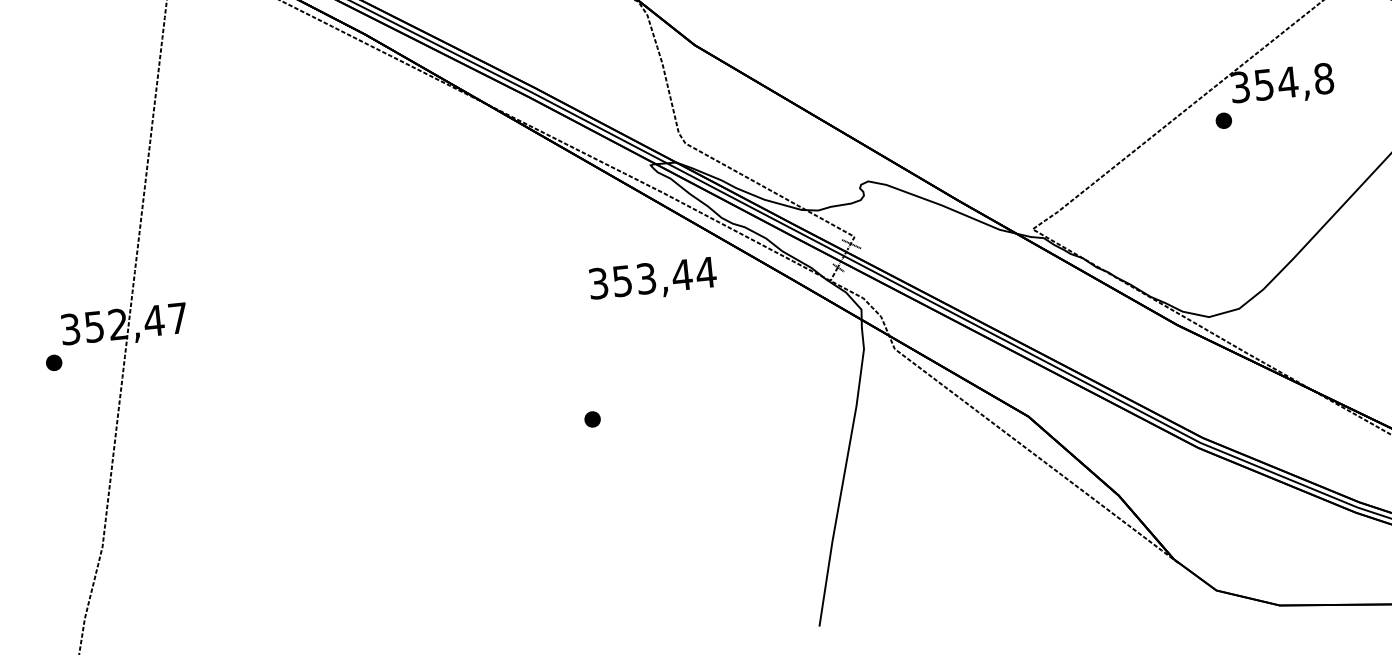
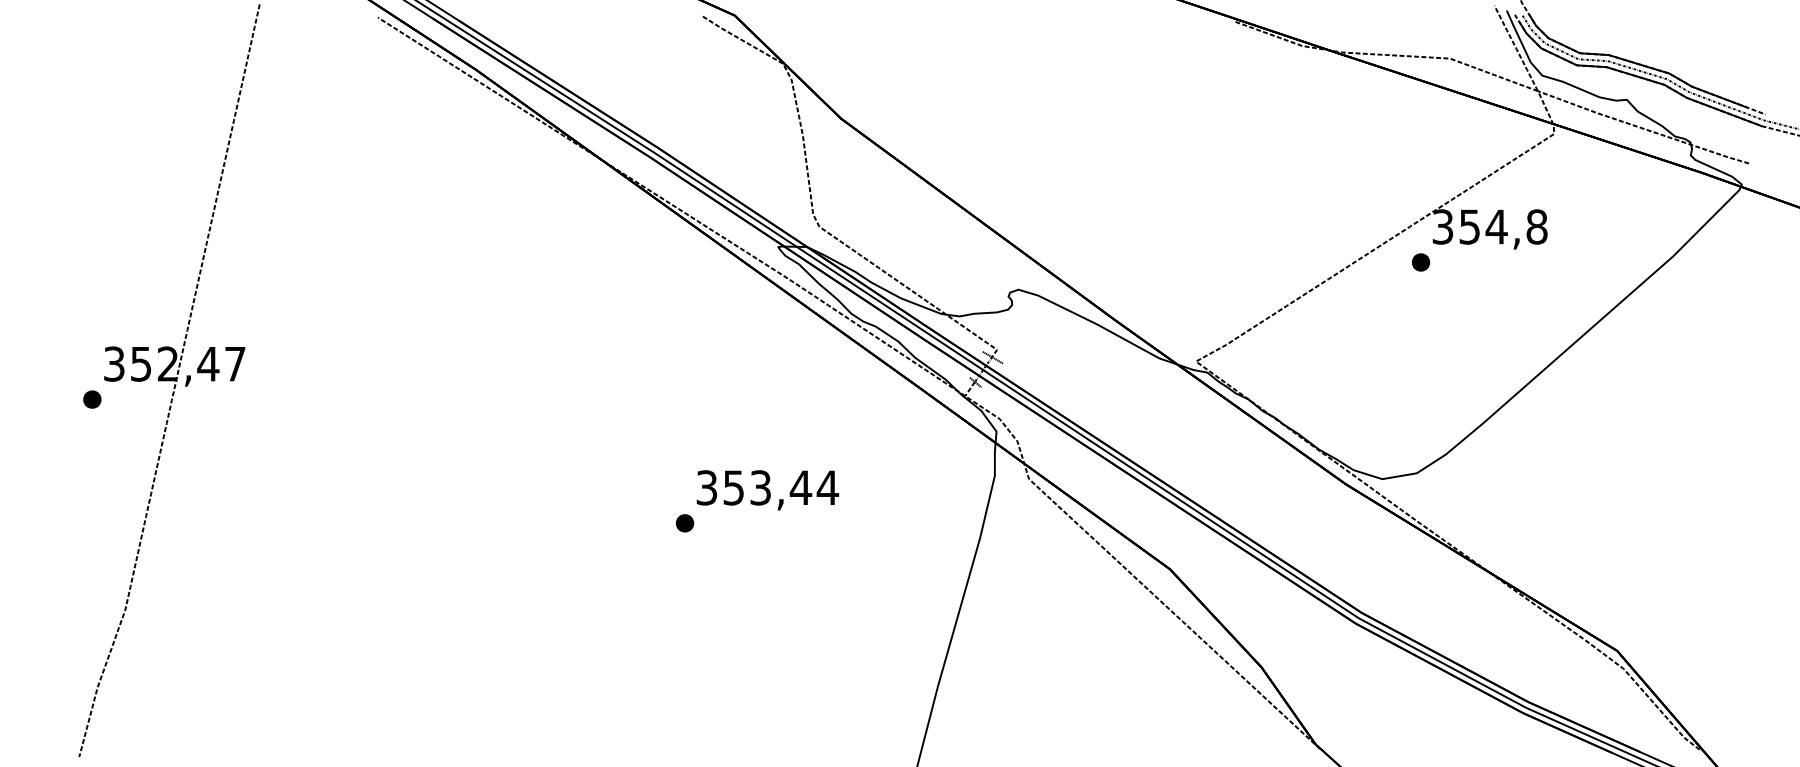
text: (652, 280) -> (767, 490), moved

